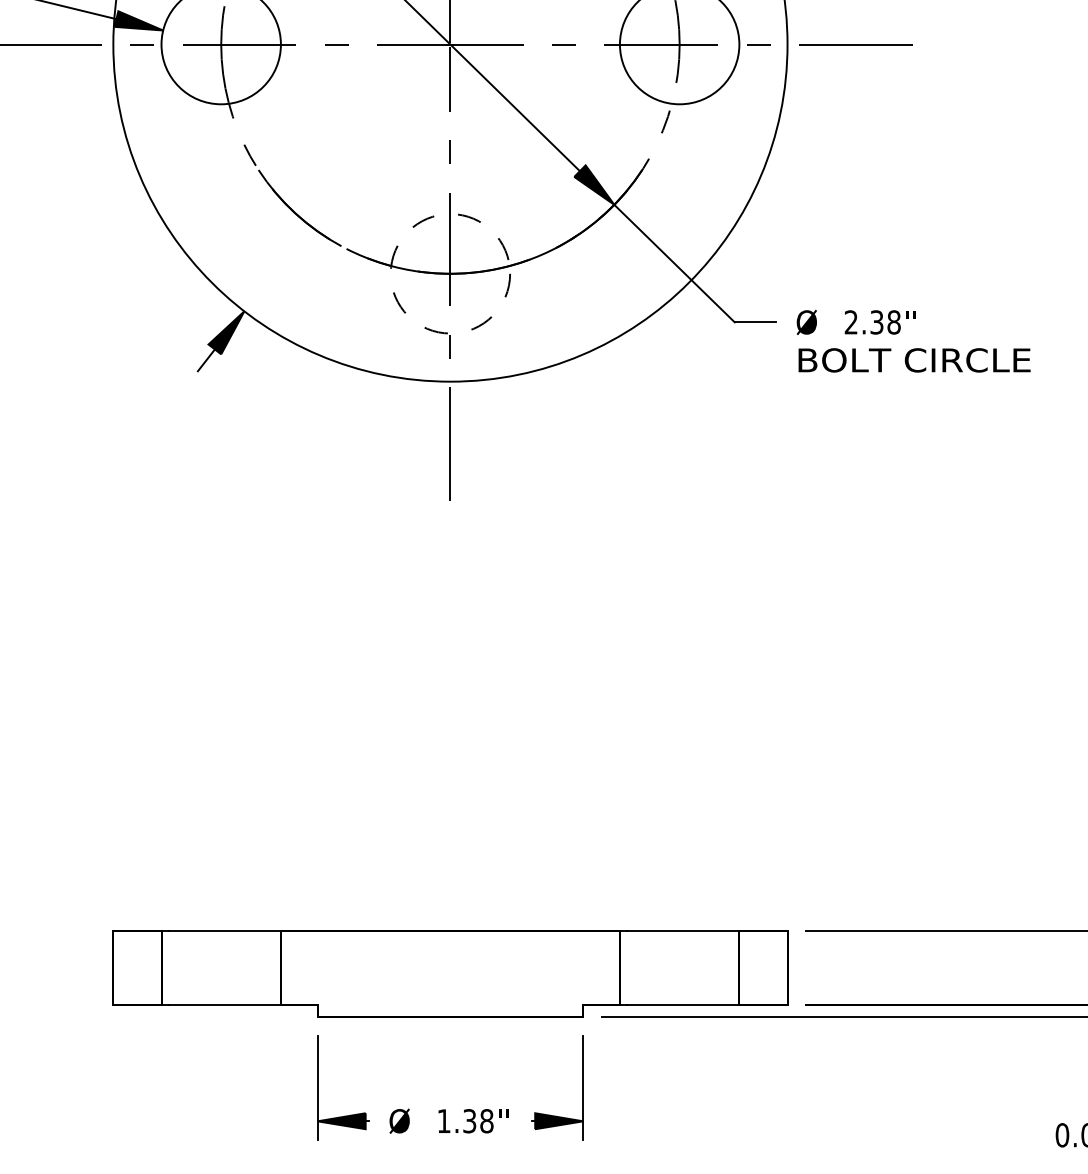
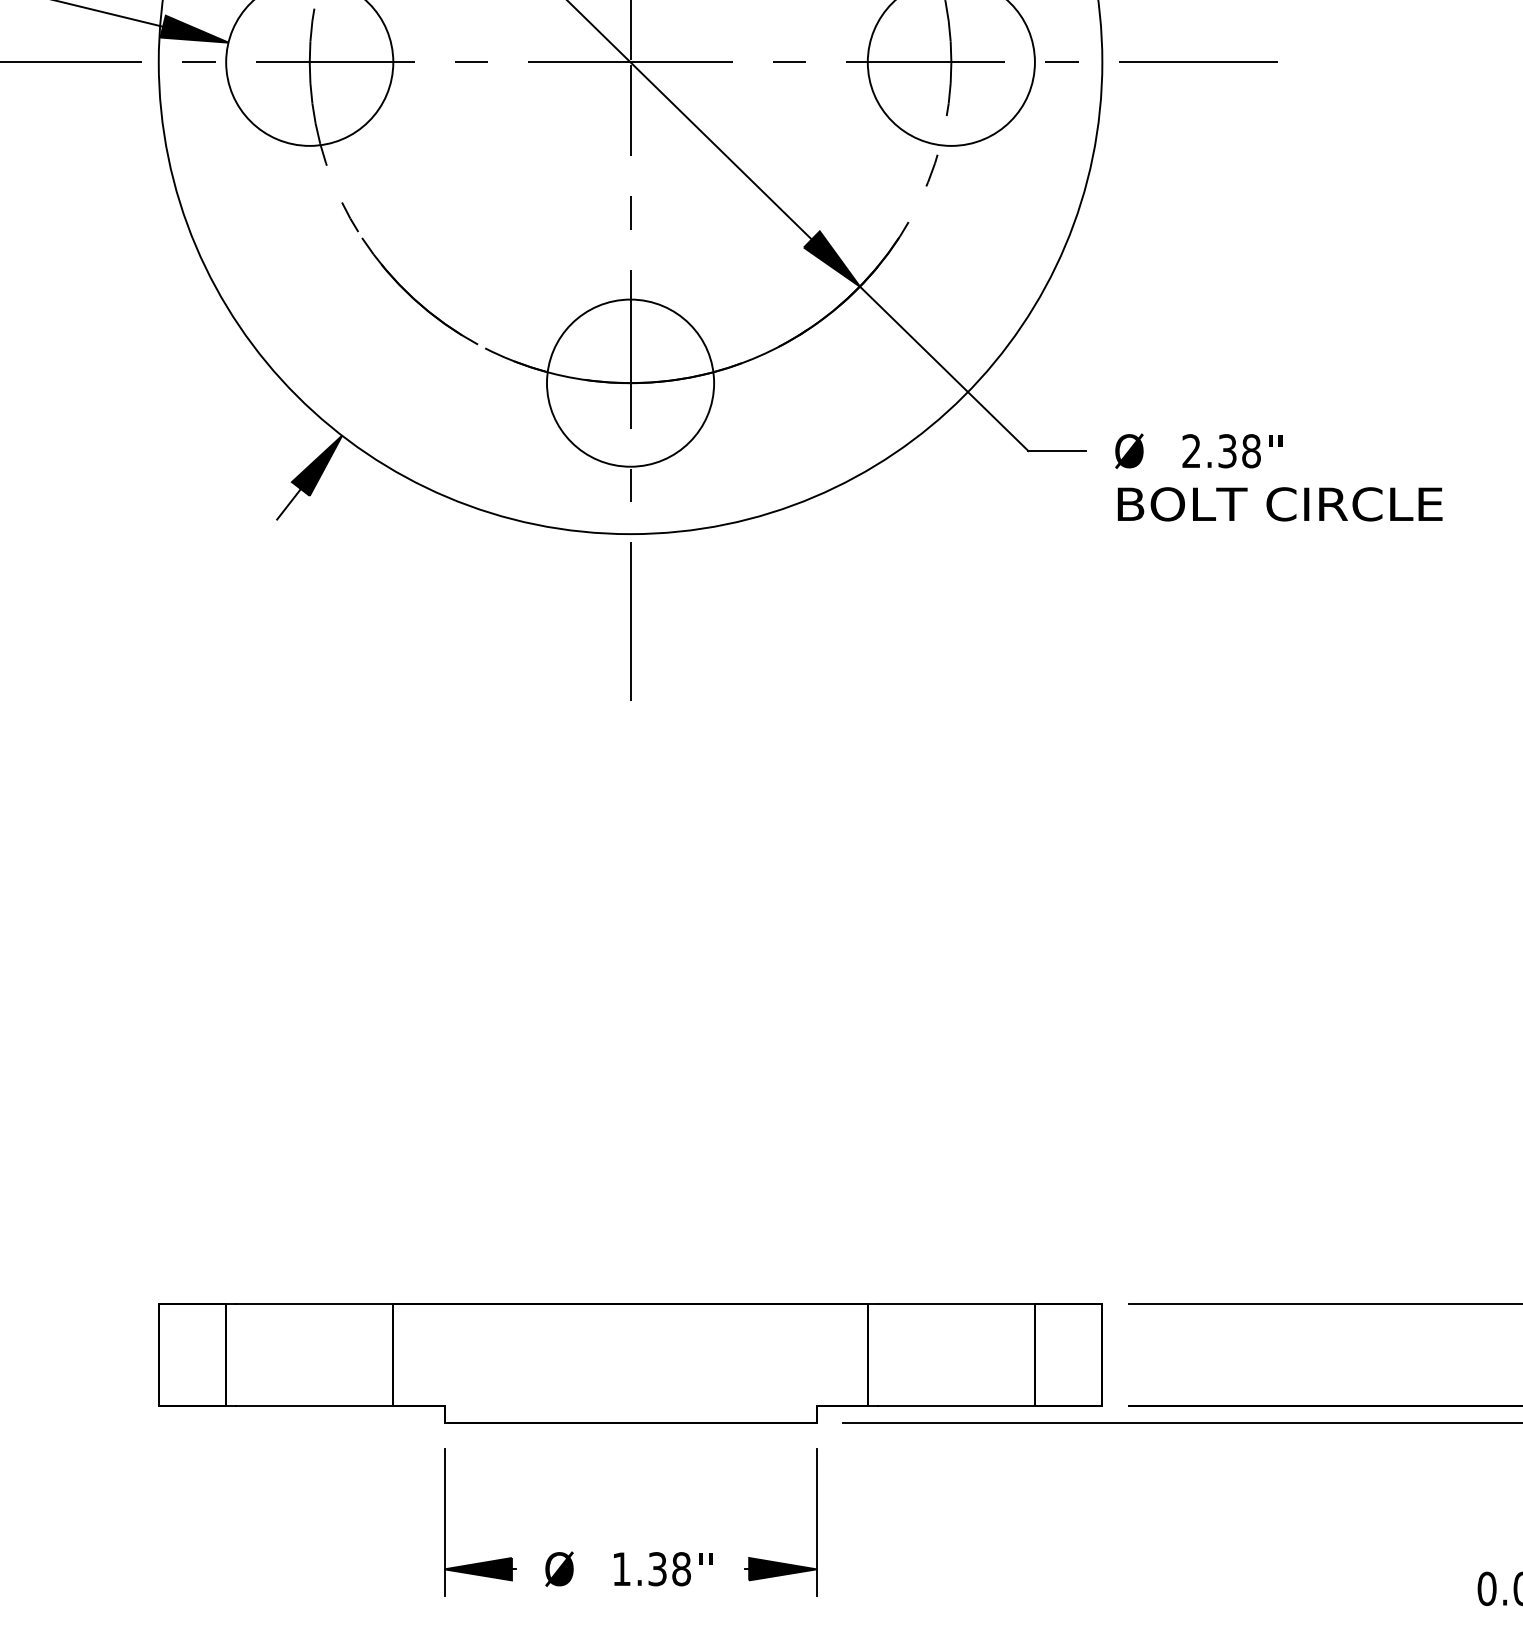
circle: (450, 273) -> (630, 382), dashed -> solid

